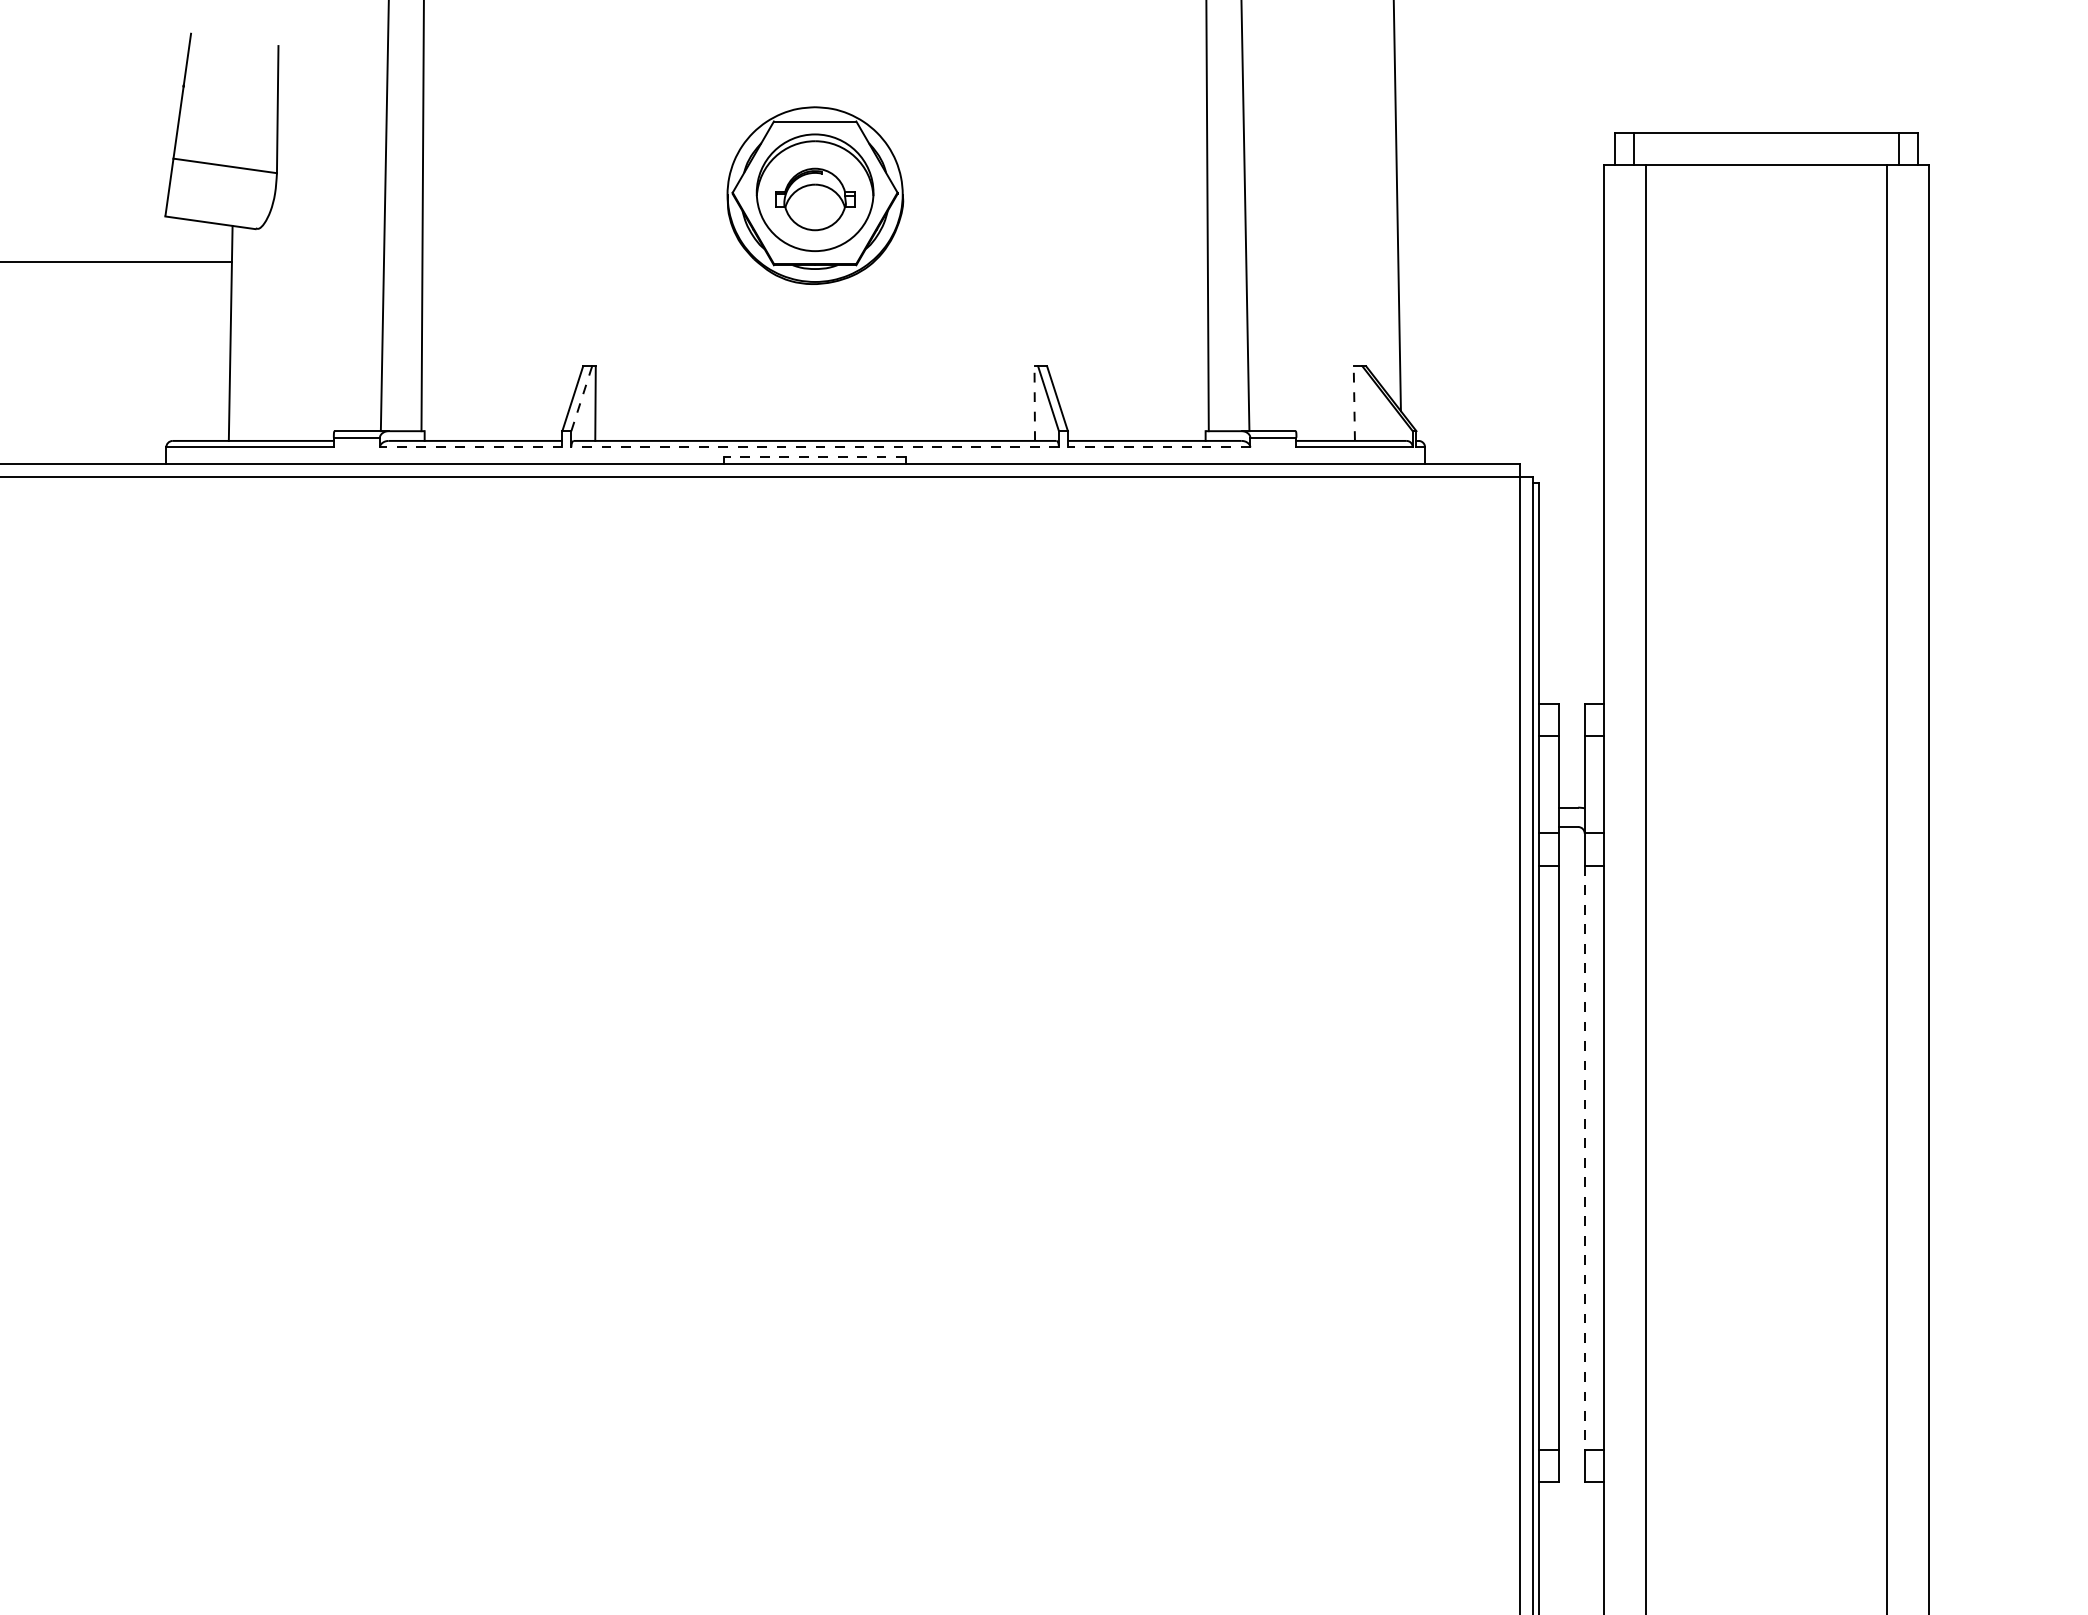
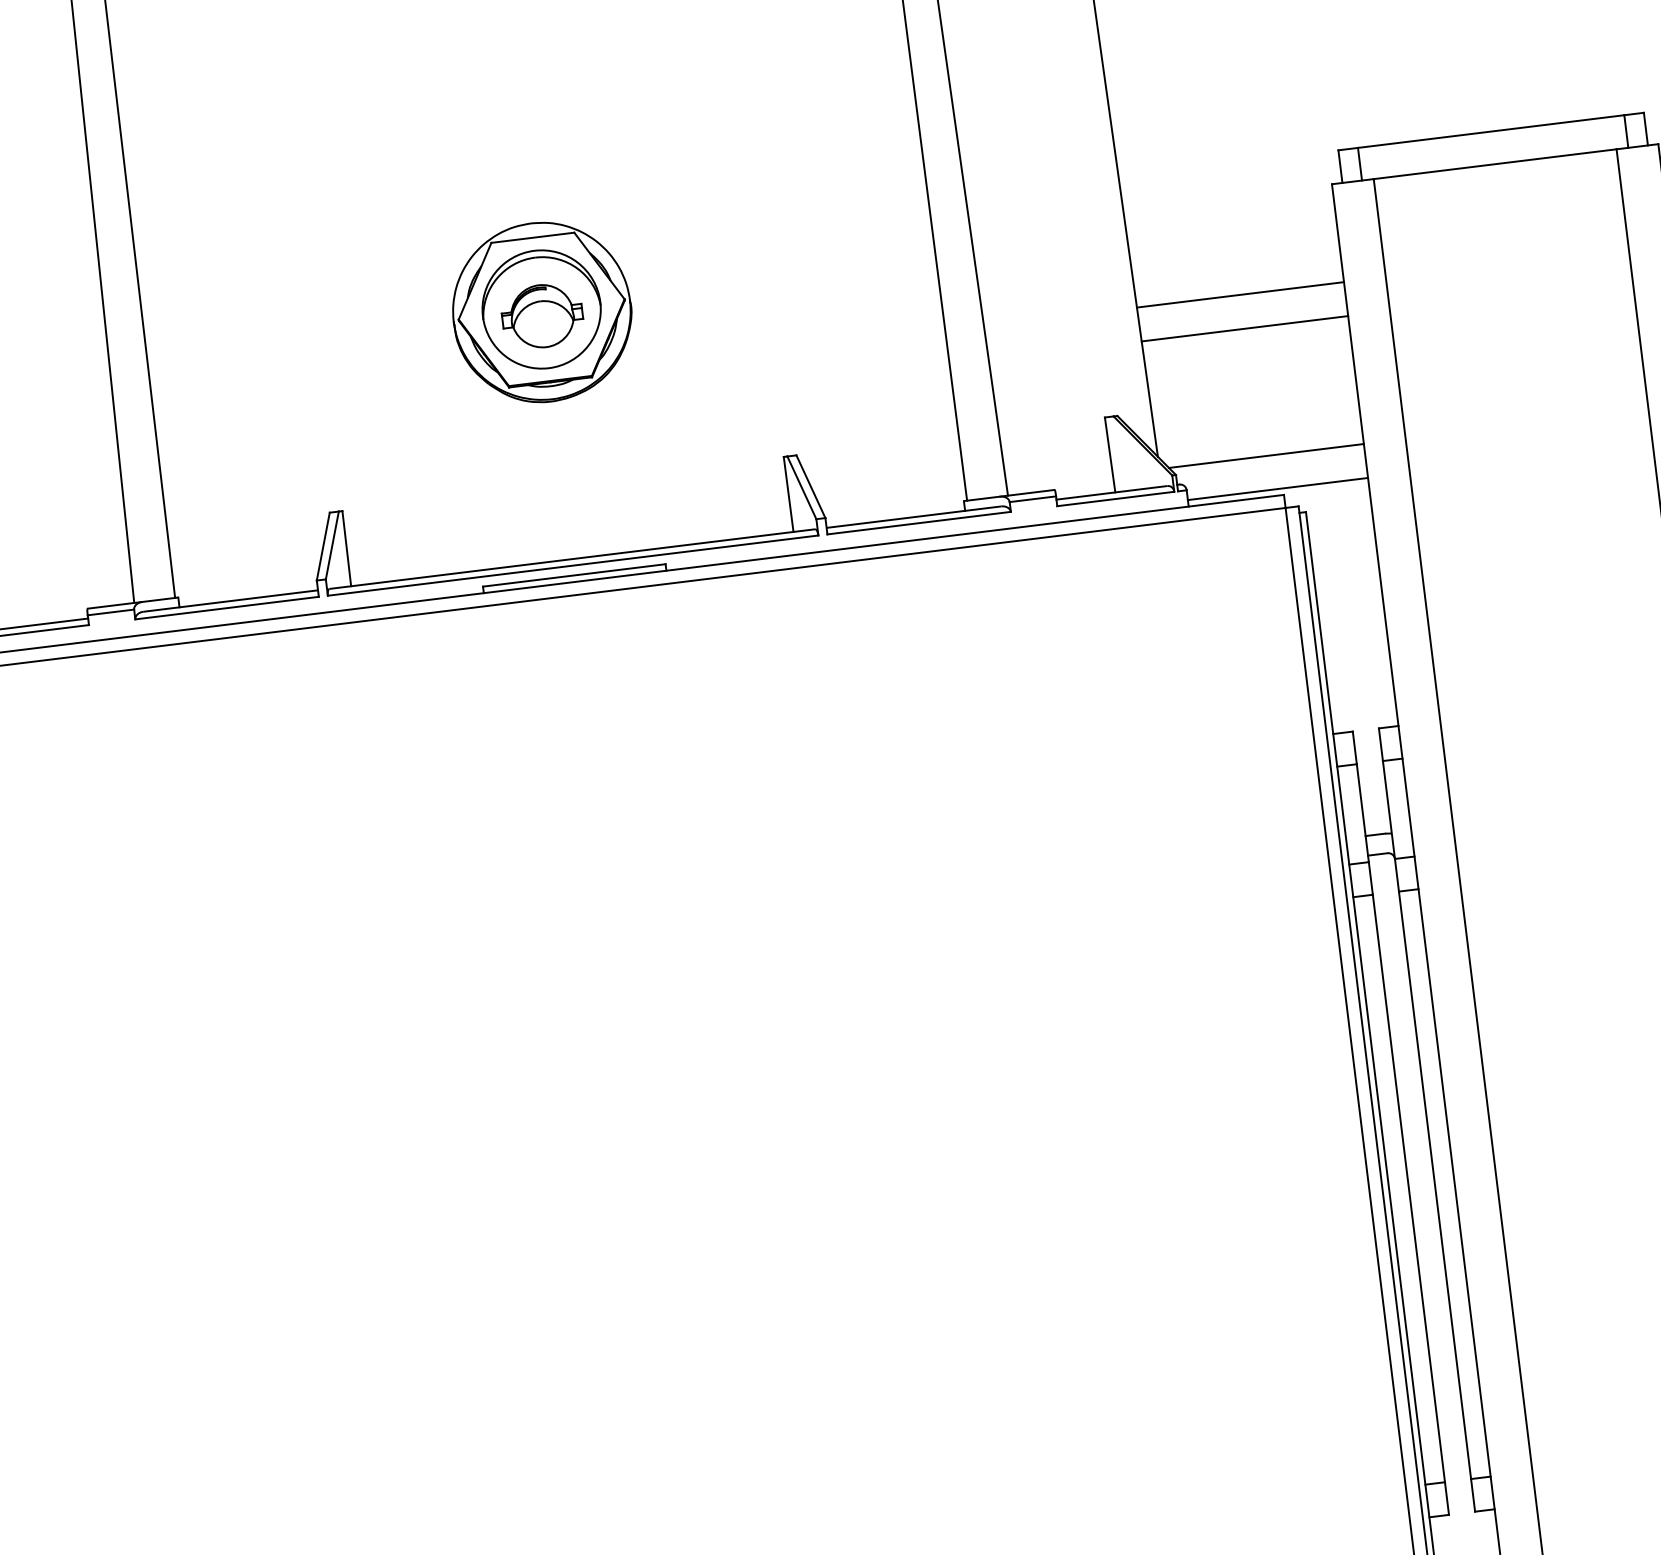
line: (1501, 262) -> (1240, 294), added
line: (1501, 296) -> (1244, 329), added
line: (581, 399) -> (332, 546), dashed -> solid
line: (1034, 403) -> (788, 494), dashed -> solid
line: (1354, 403) -> (1110, 454), dashed -> solid
line: (1507, 423) -> (1266, 456), added
line: (470, 447) -> (226, 608), dashed -> solid
line: (815, 447) -> (573, 565), dashed -> solid
line: (1158, 447) -> (918, 523), dashed -> solid
line: (815, 457) -> (574, 575), dashed -> solid
line: (1514, 457) -> (1277, 489), added
line: (1584, 1157) -> (1434, 1184), dashed -> solid

